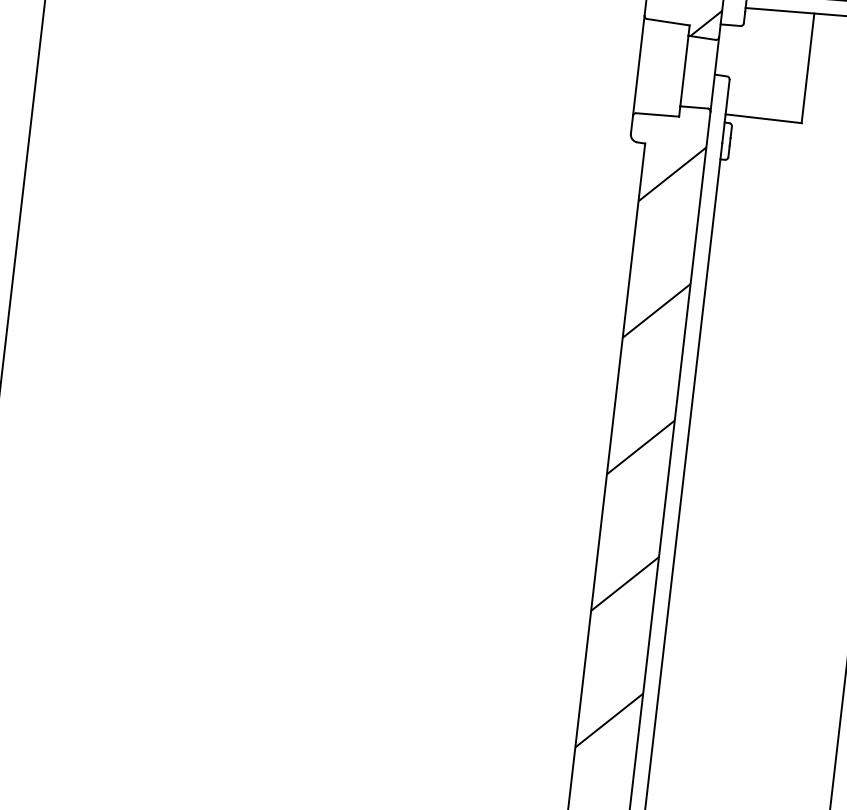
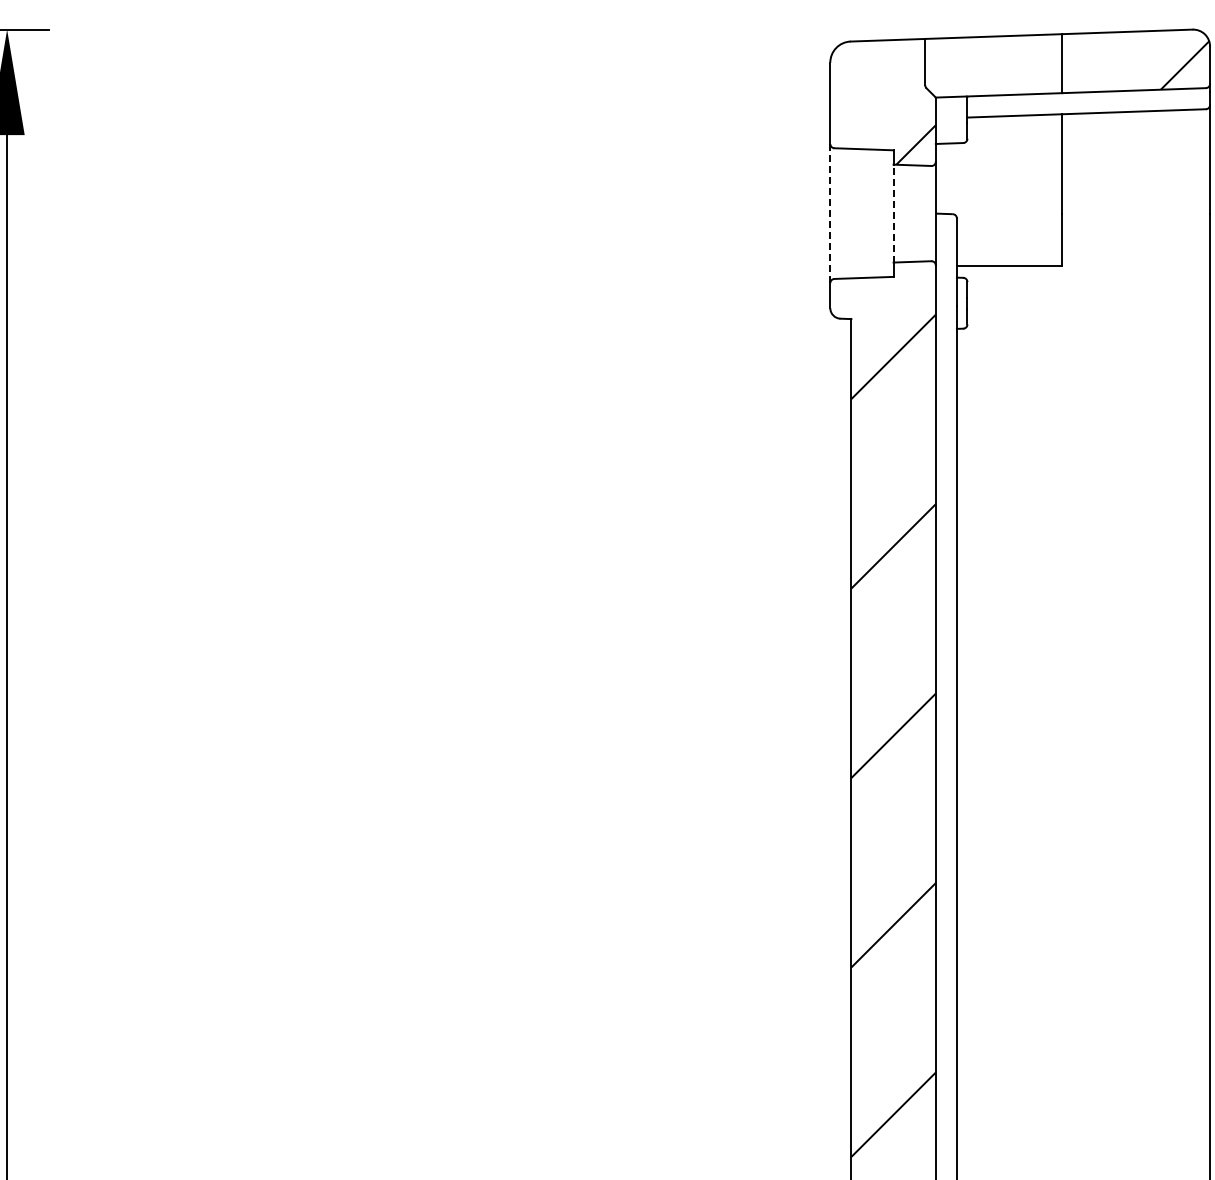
line: (638, 65) -> (830, 213), solid -> dashed
line: (684, 70) -> (893, 213), solid -> dashed

